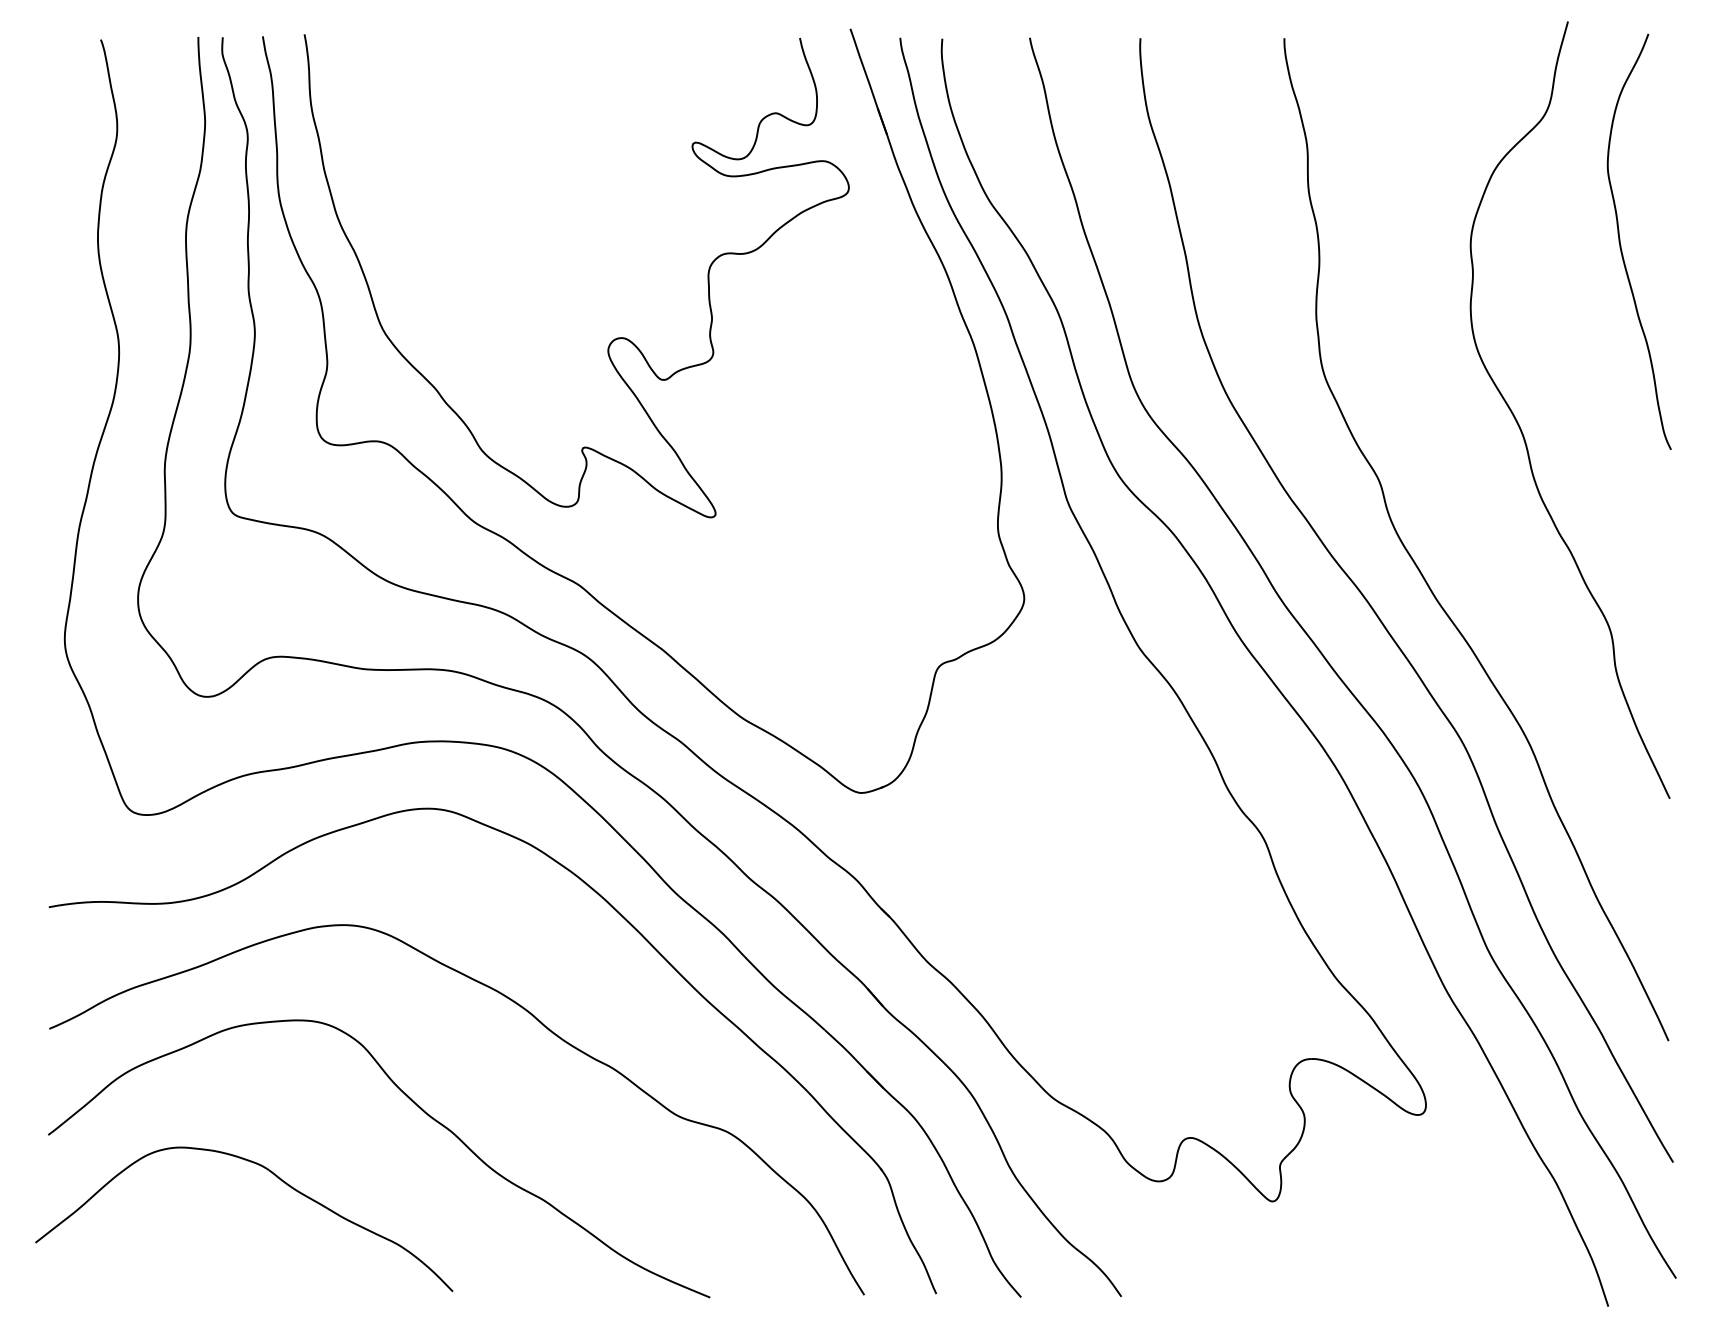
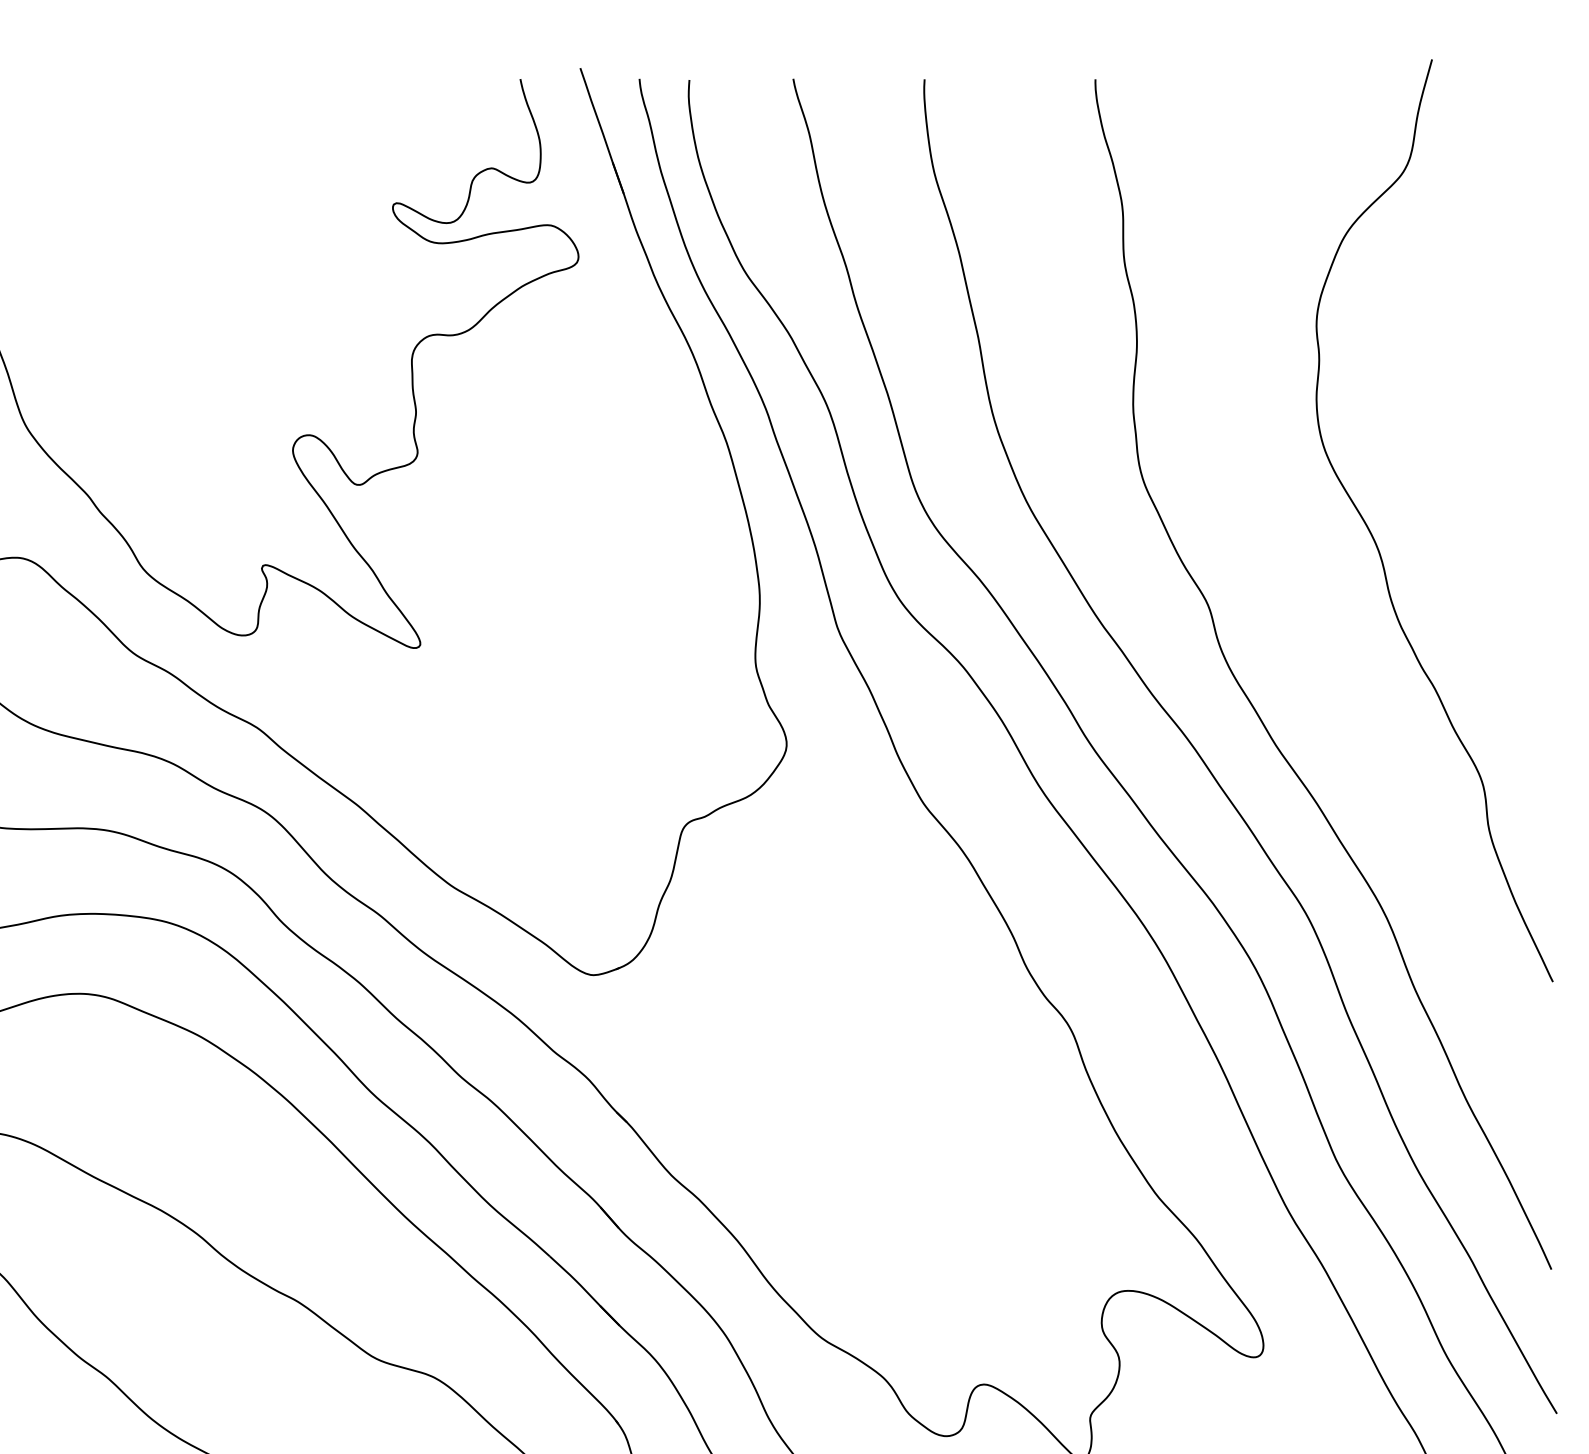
curve: (1621, 245) -> (1495, 325), removed

